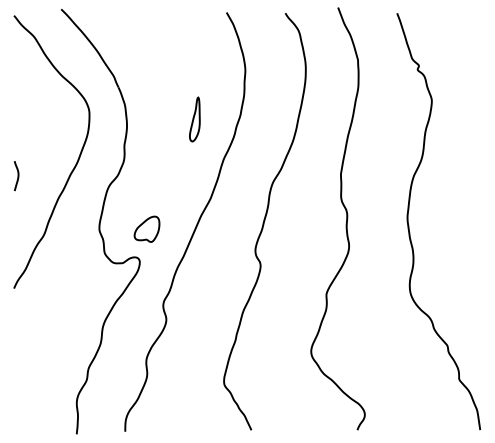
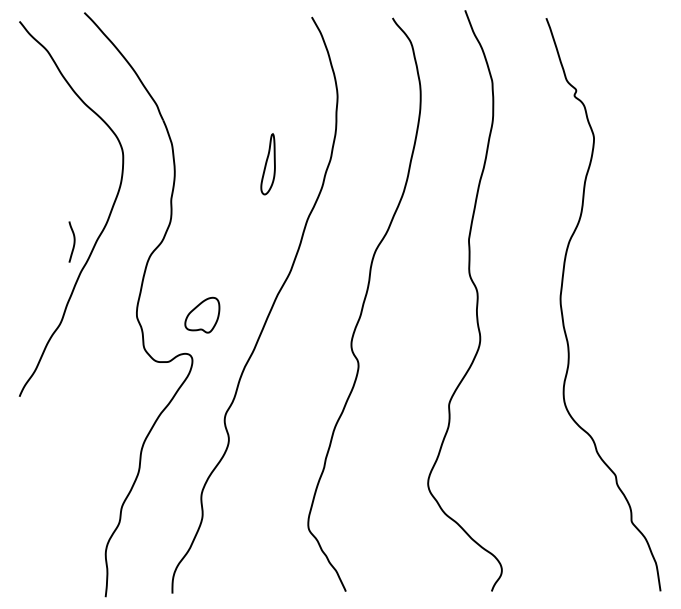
curve: (17, 175) -> (73, 241), moved

